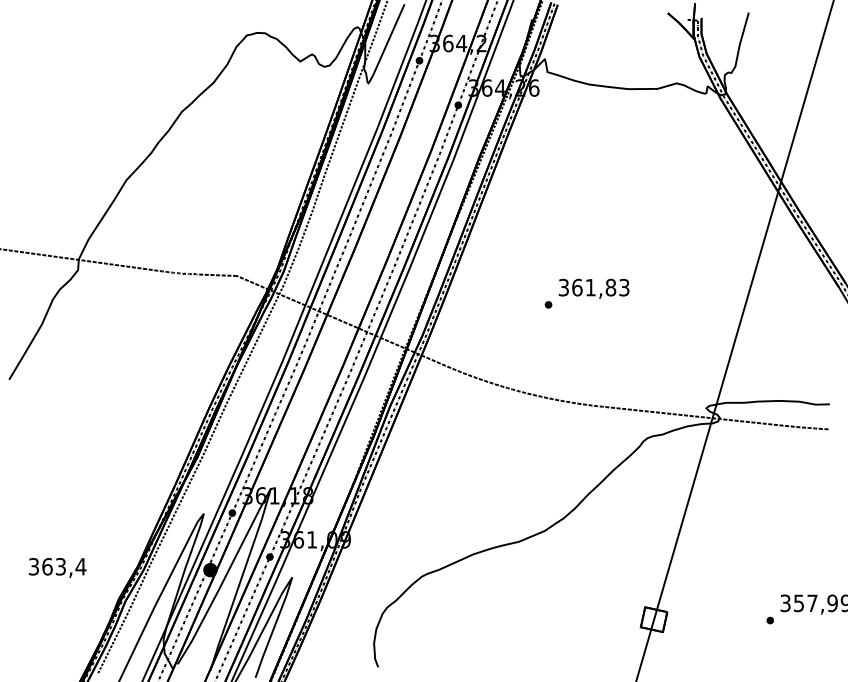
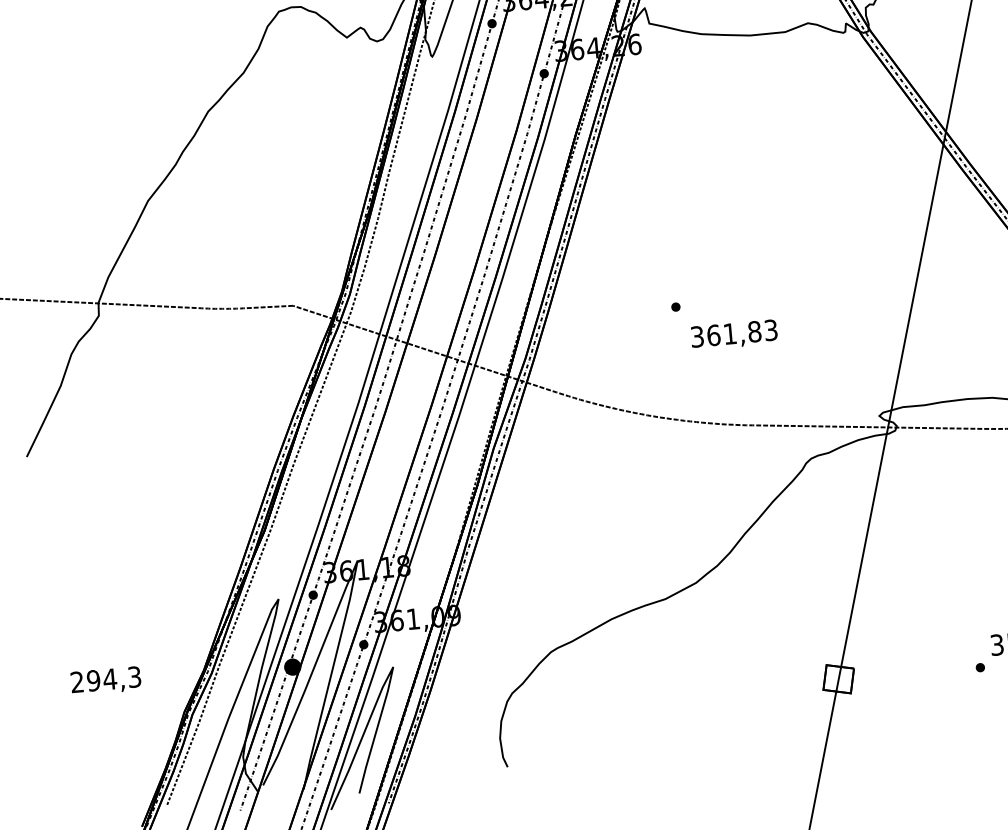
text: (593, 288) -> (733, 334), moved
text: (57, 566) -> (105, 679), 363,4 -> 294,3

